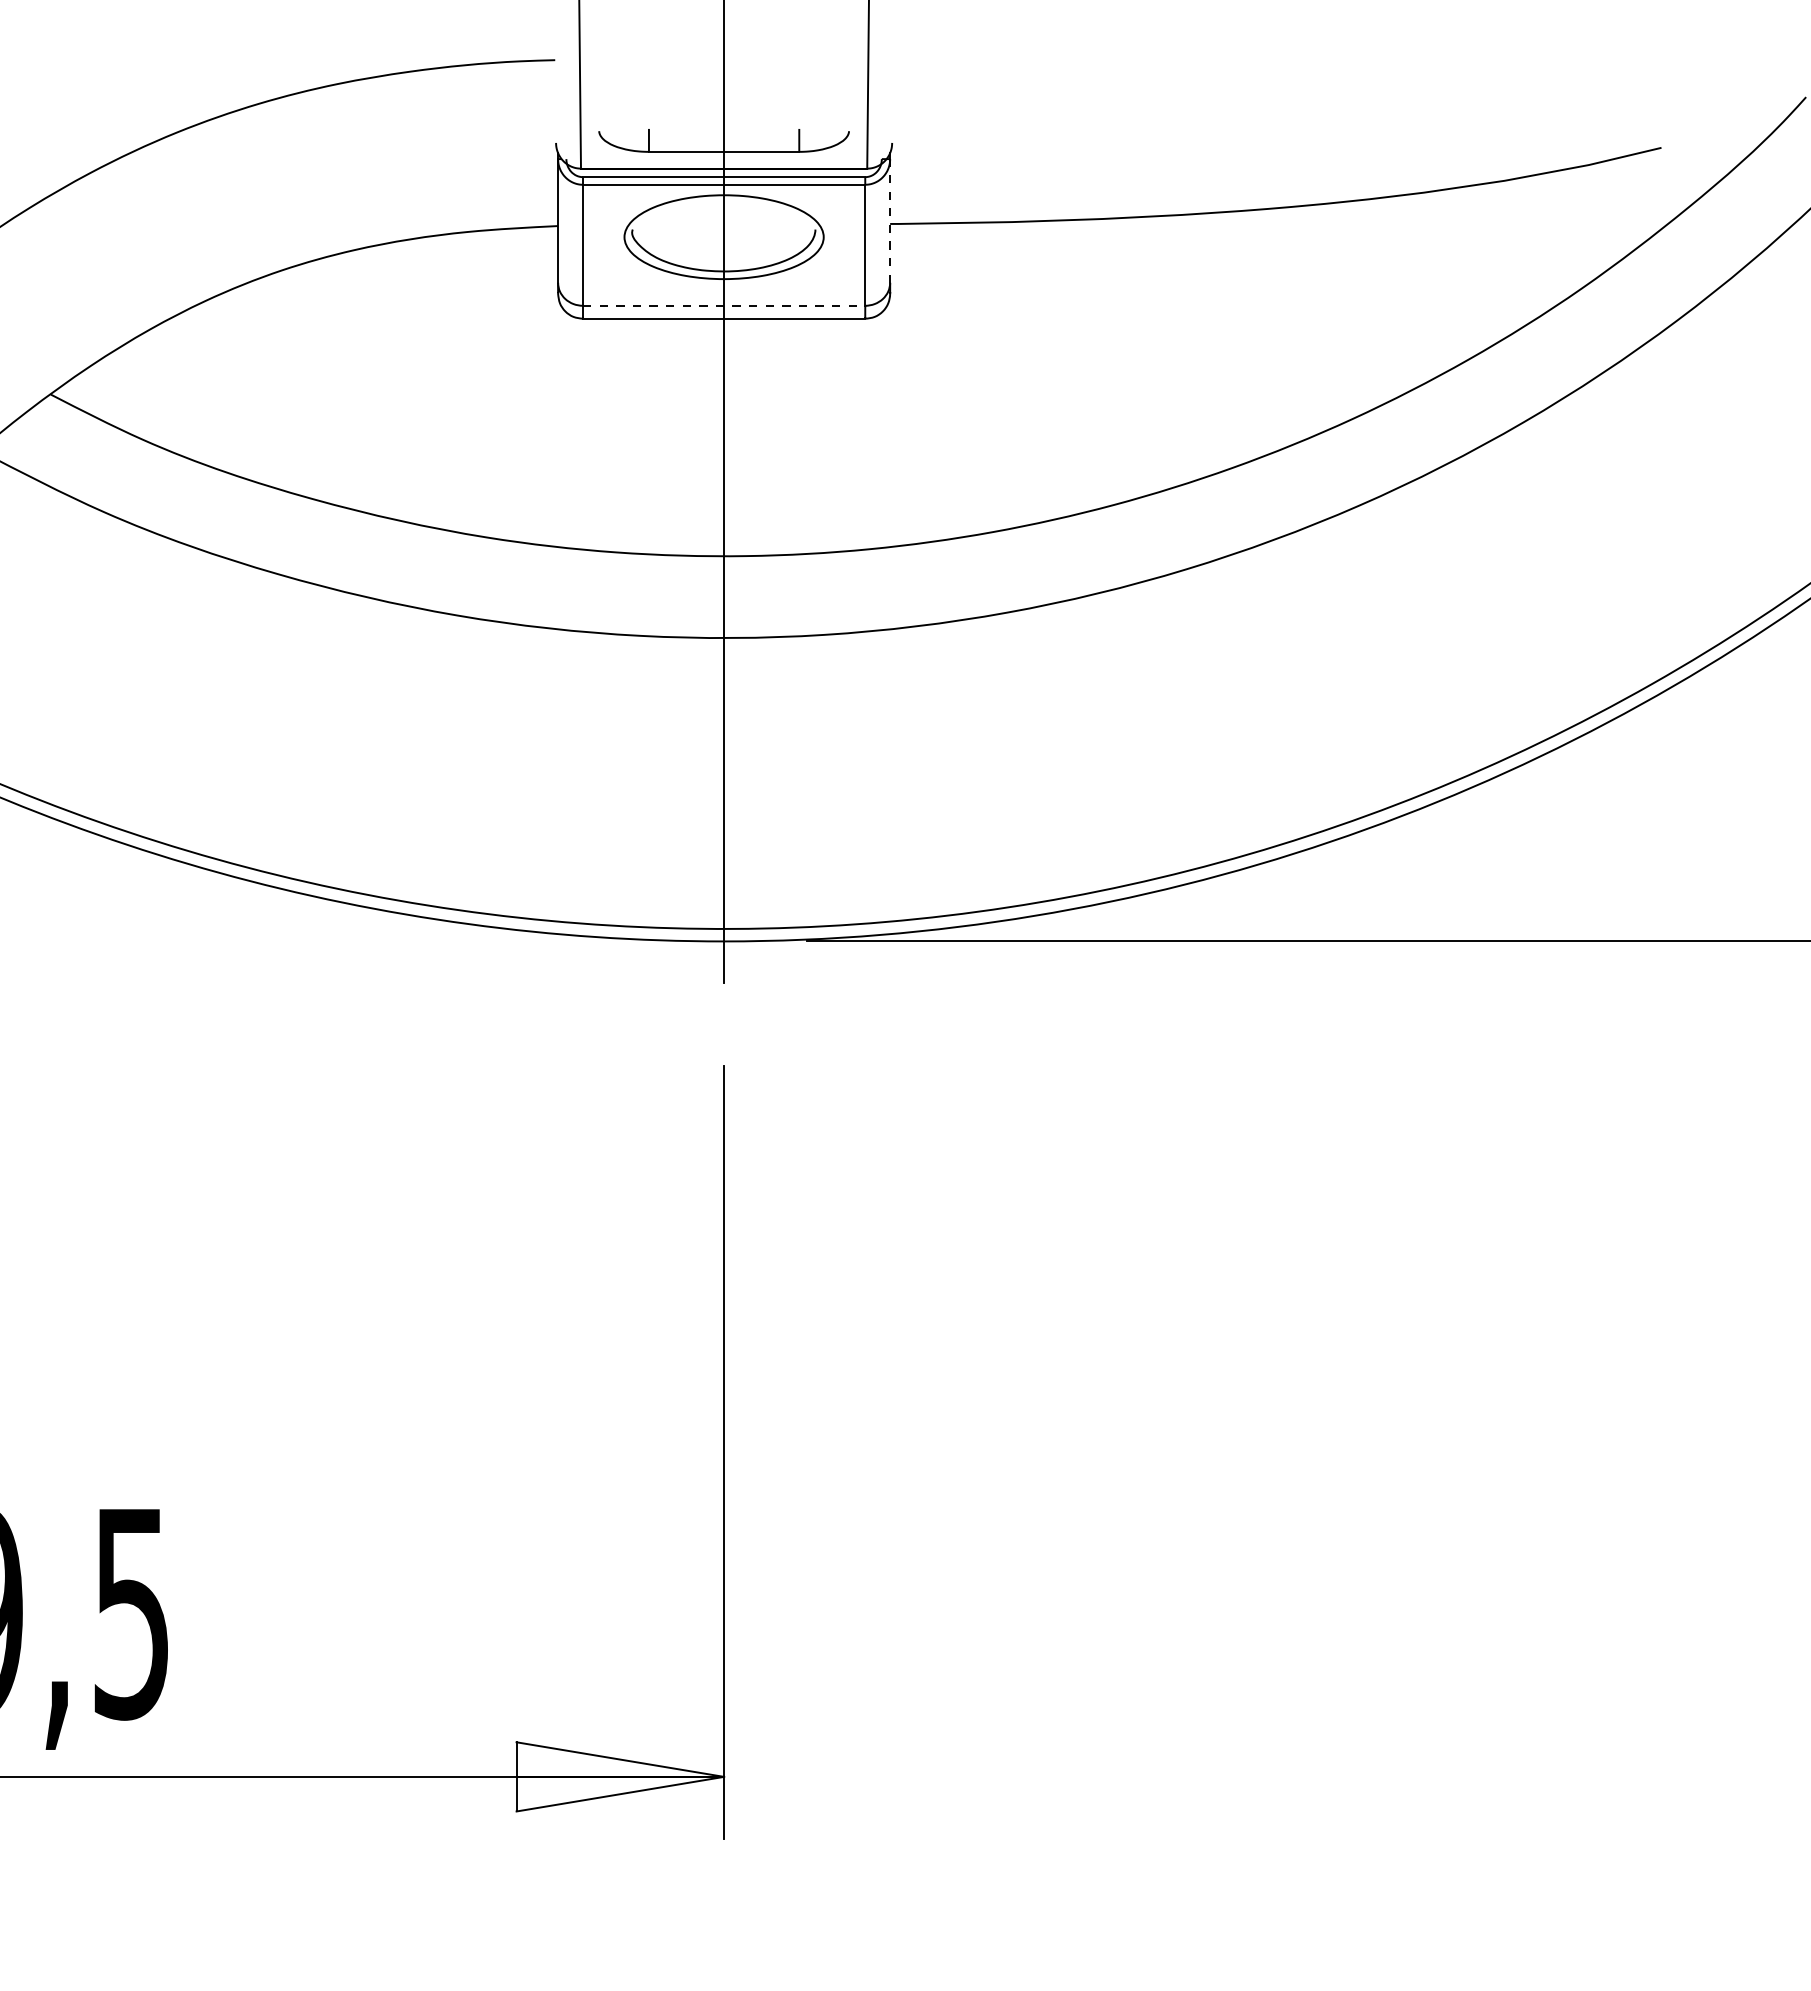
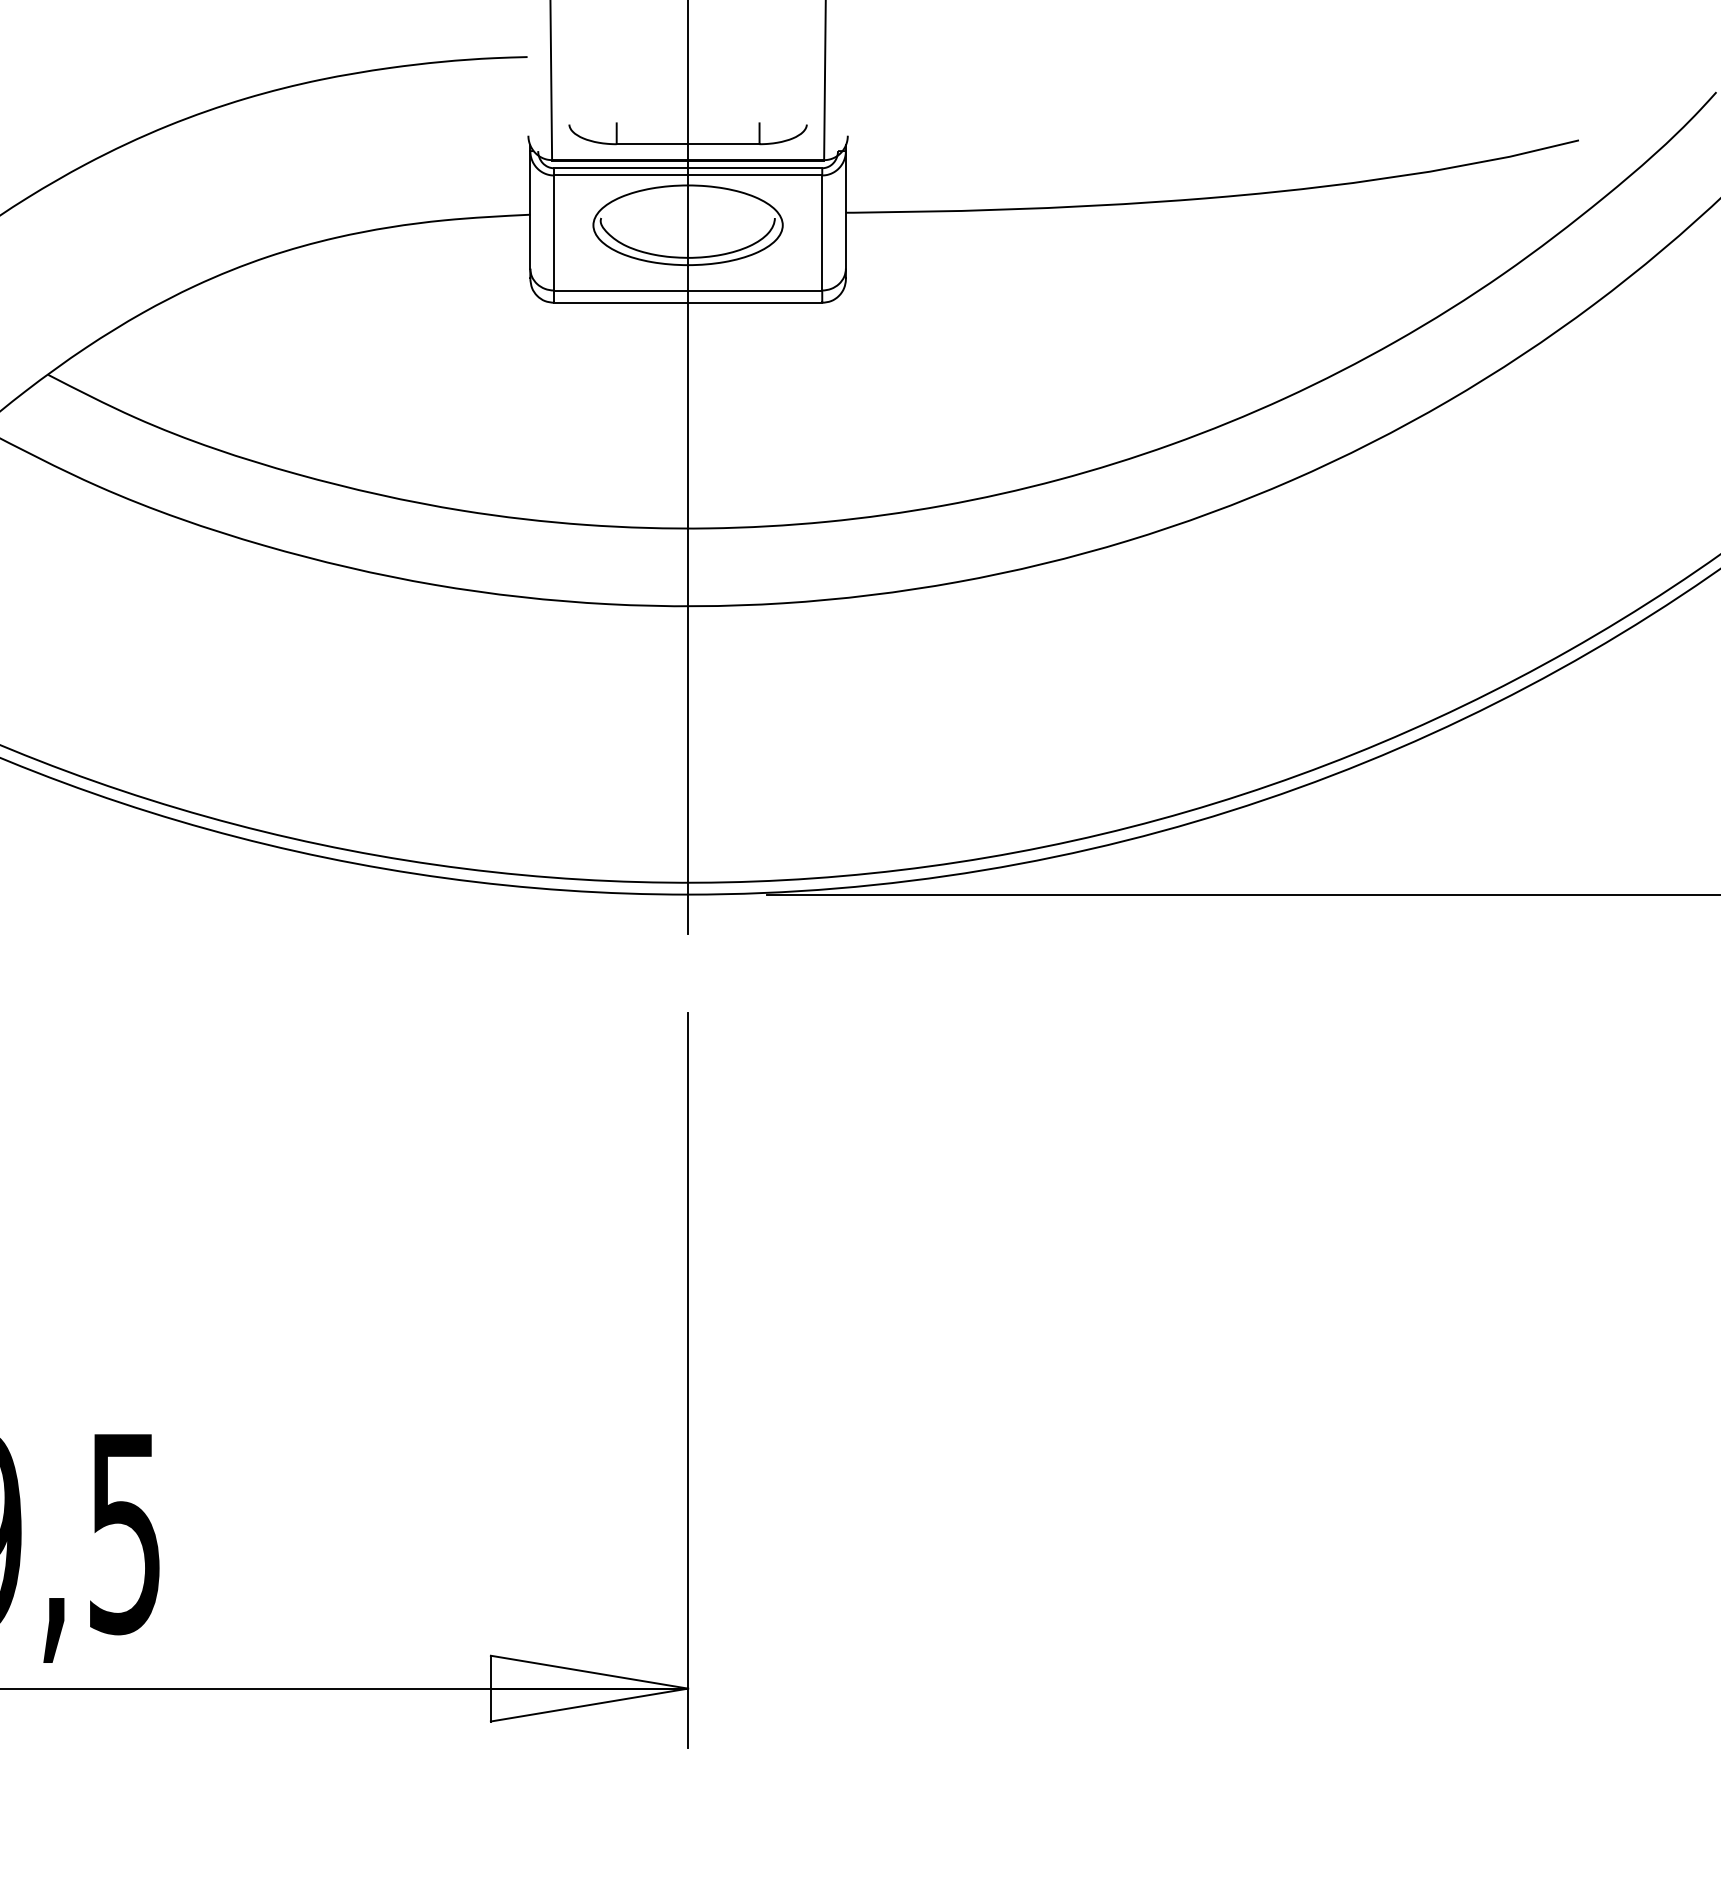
line: (890, 220) -> (846, 209), dashed -> solid
line: (724, 305) -> (688, 290), dashed -> solid

